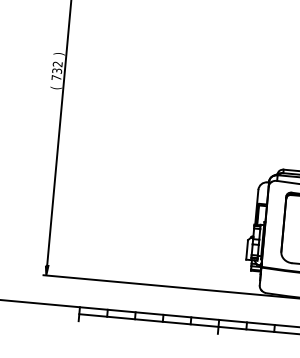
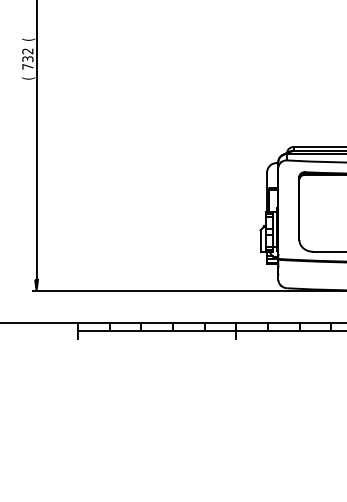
text: (59, 53) -> (28, 39), ) -> (

